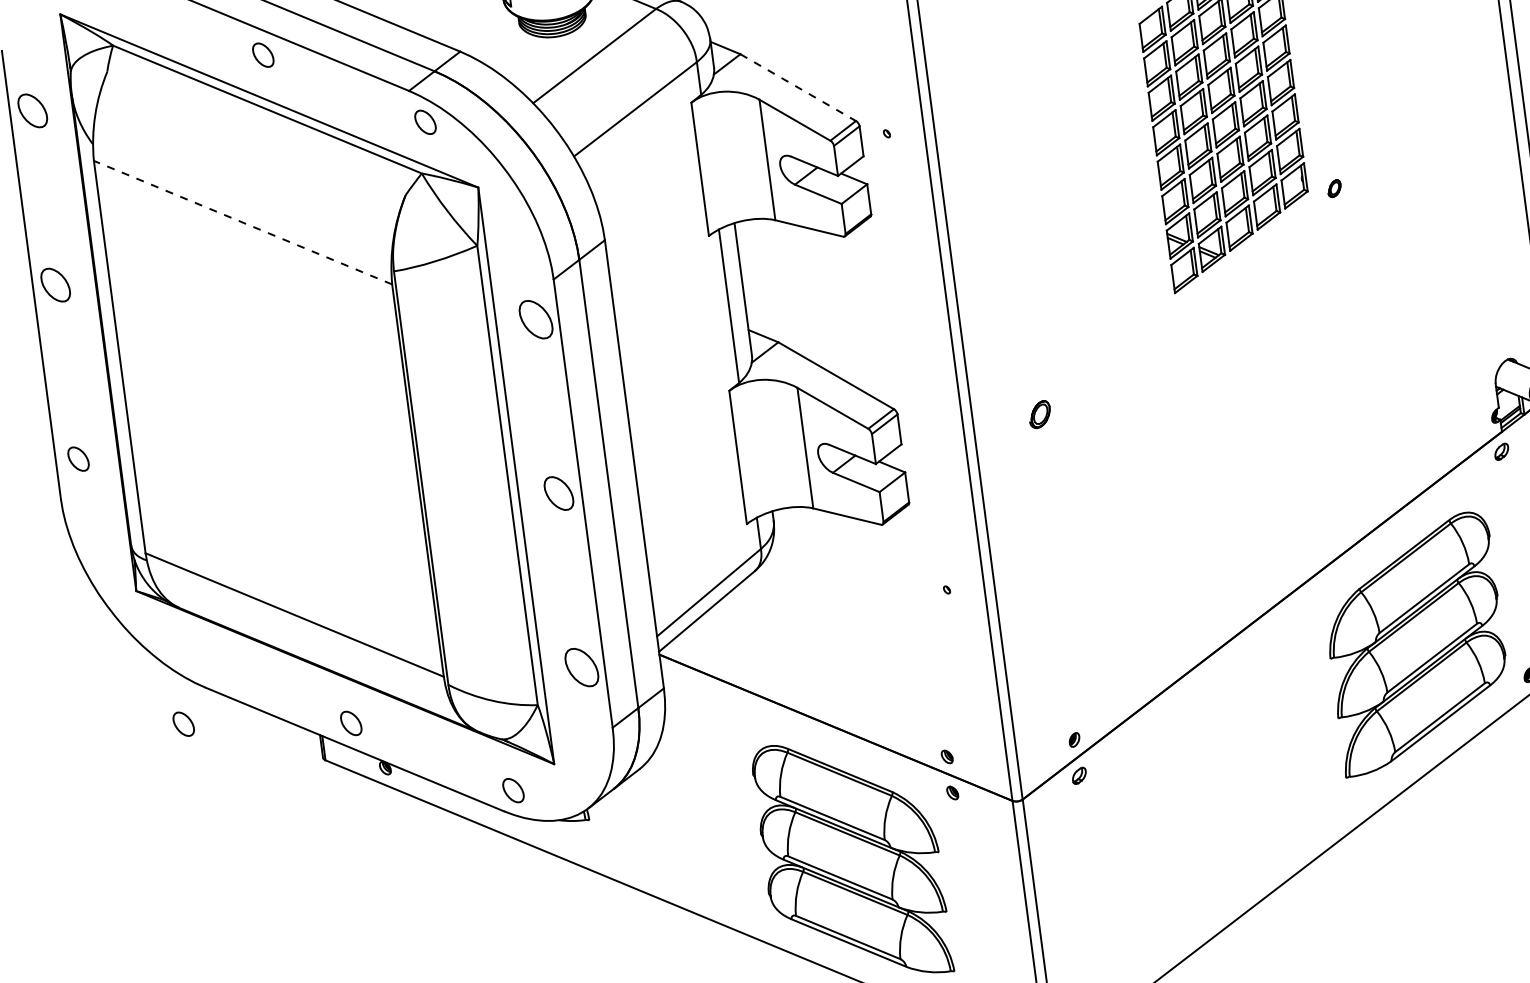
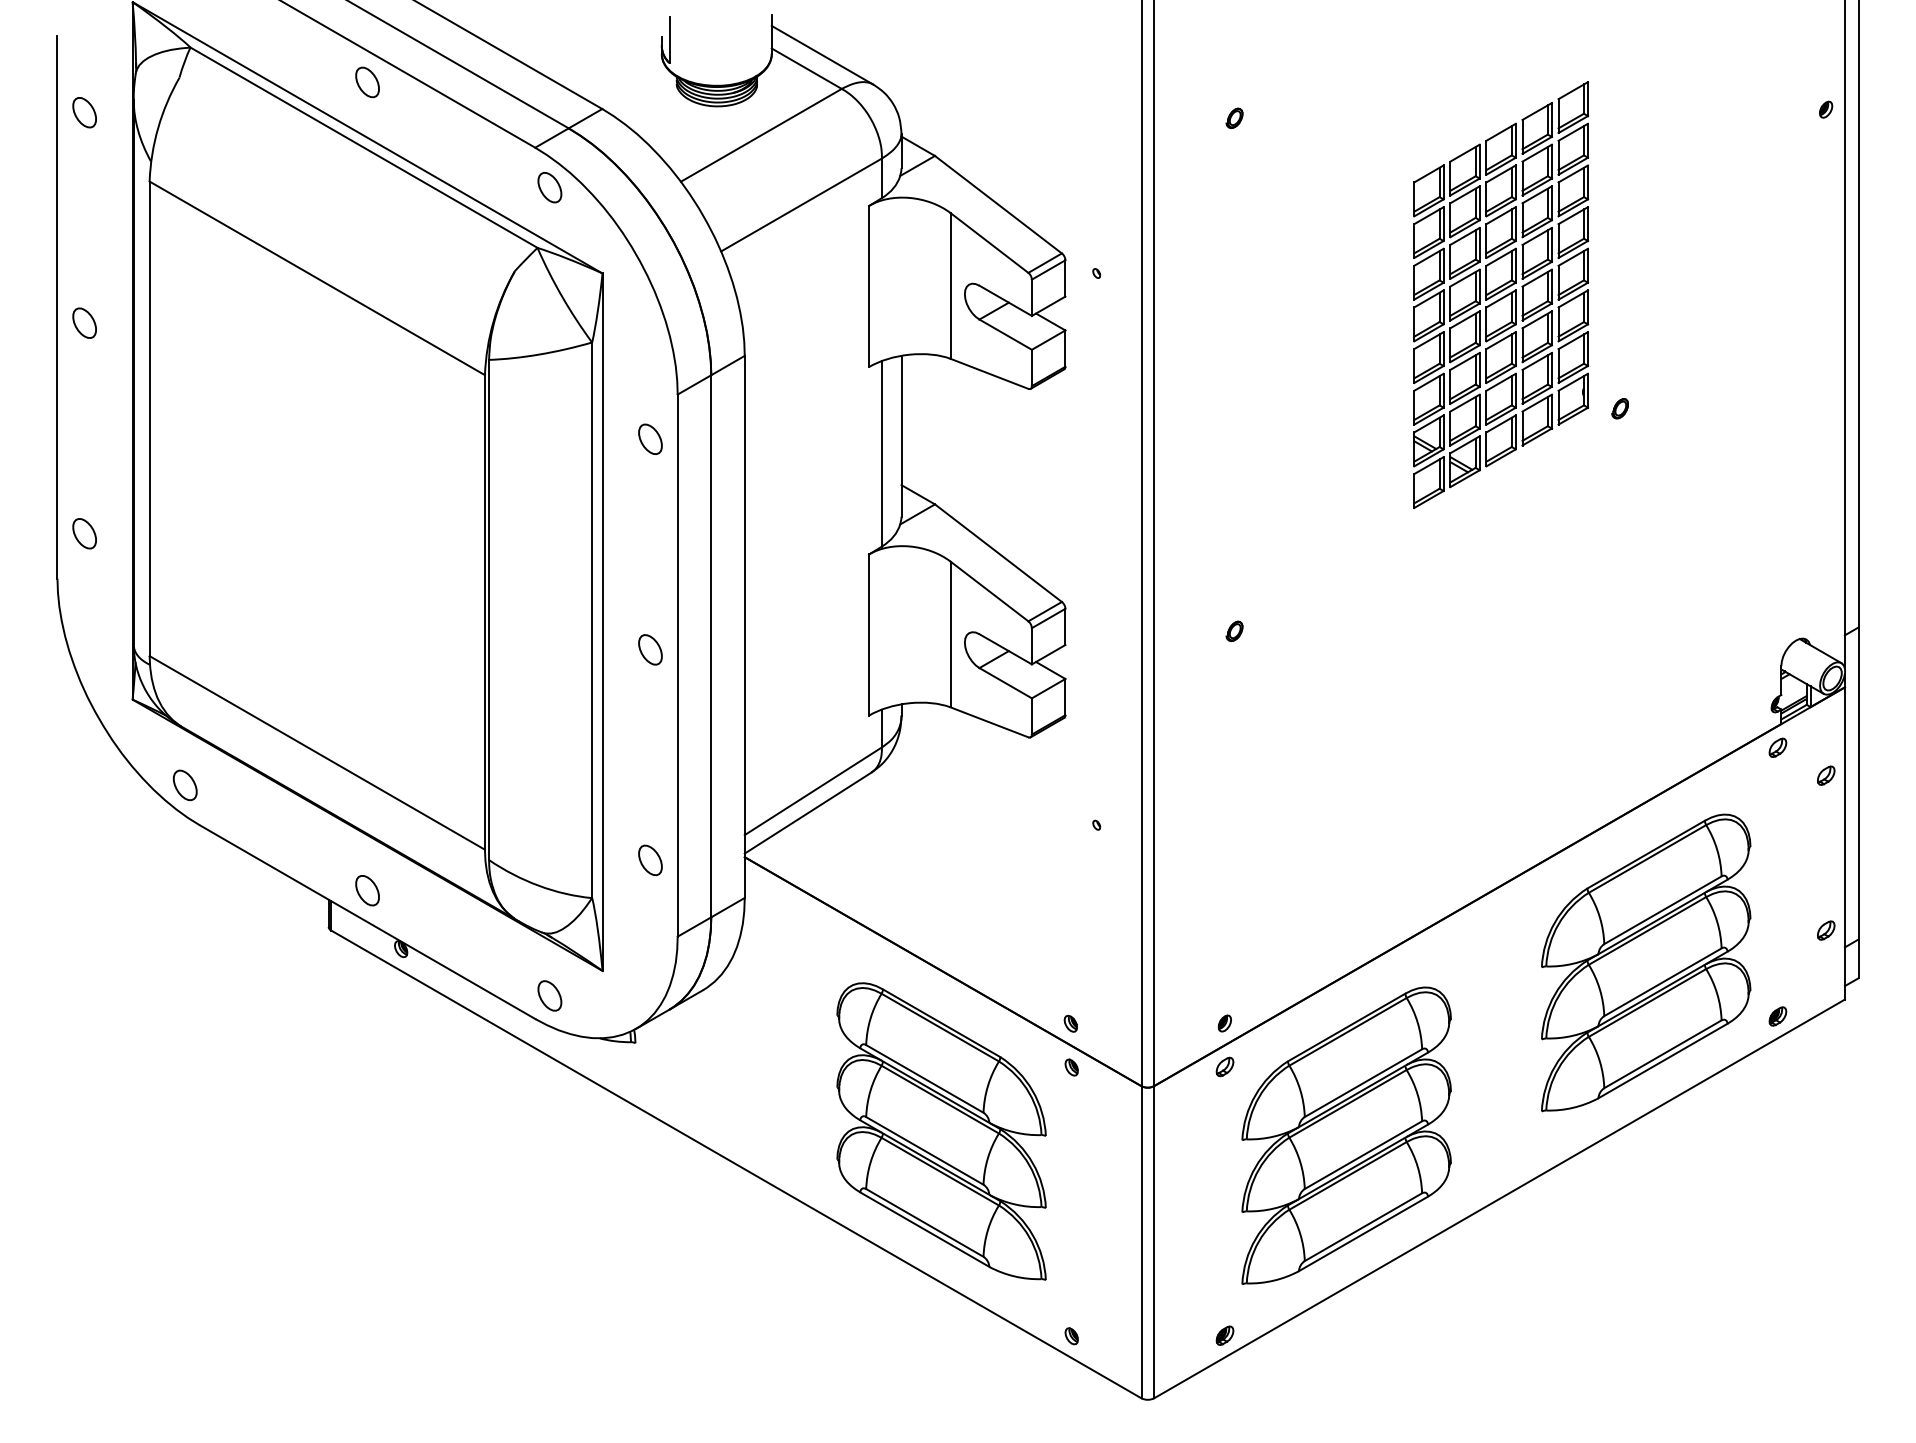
line: (798, 88) -> (998, 205), dashed -> solid
part: (32, 110) -> (84, 112), size x0.71
line: (243, 222) -> (317, 278), dashed -> solid
part: (55, 284) -> (84, 322), size x0.71
part: (535, 318) -> (650, 438), size x0.62
part: (1039, 414) -> (1234, 631), size x0.62
part: (558, 493) -> (650, 649), size x0.71
part: (581, 667) -> (650, 860), size x0.62
part: (183, 724) -> (185, 785), moved
part: (1187, 819) -> (1346, 1135), added

